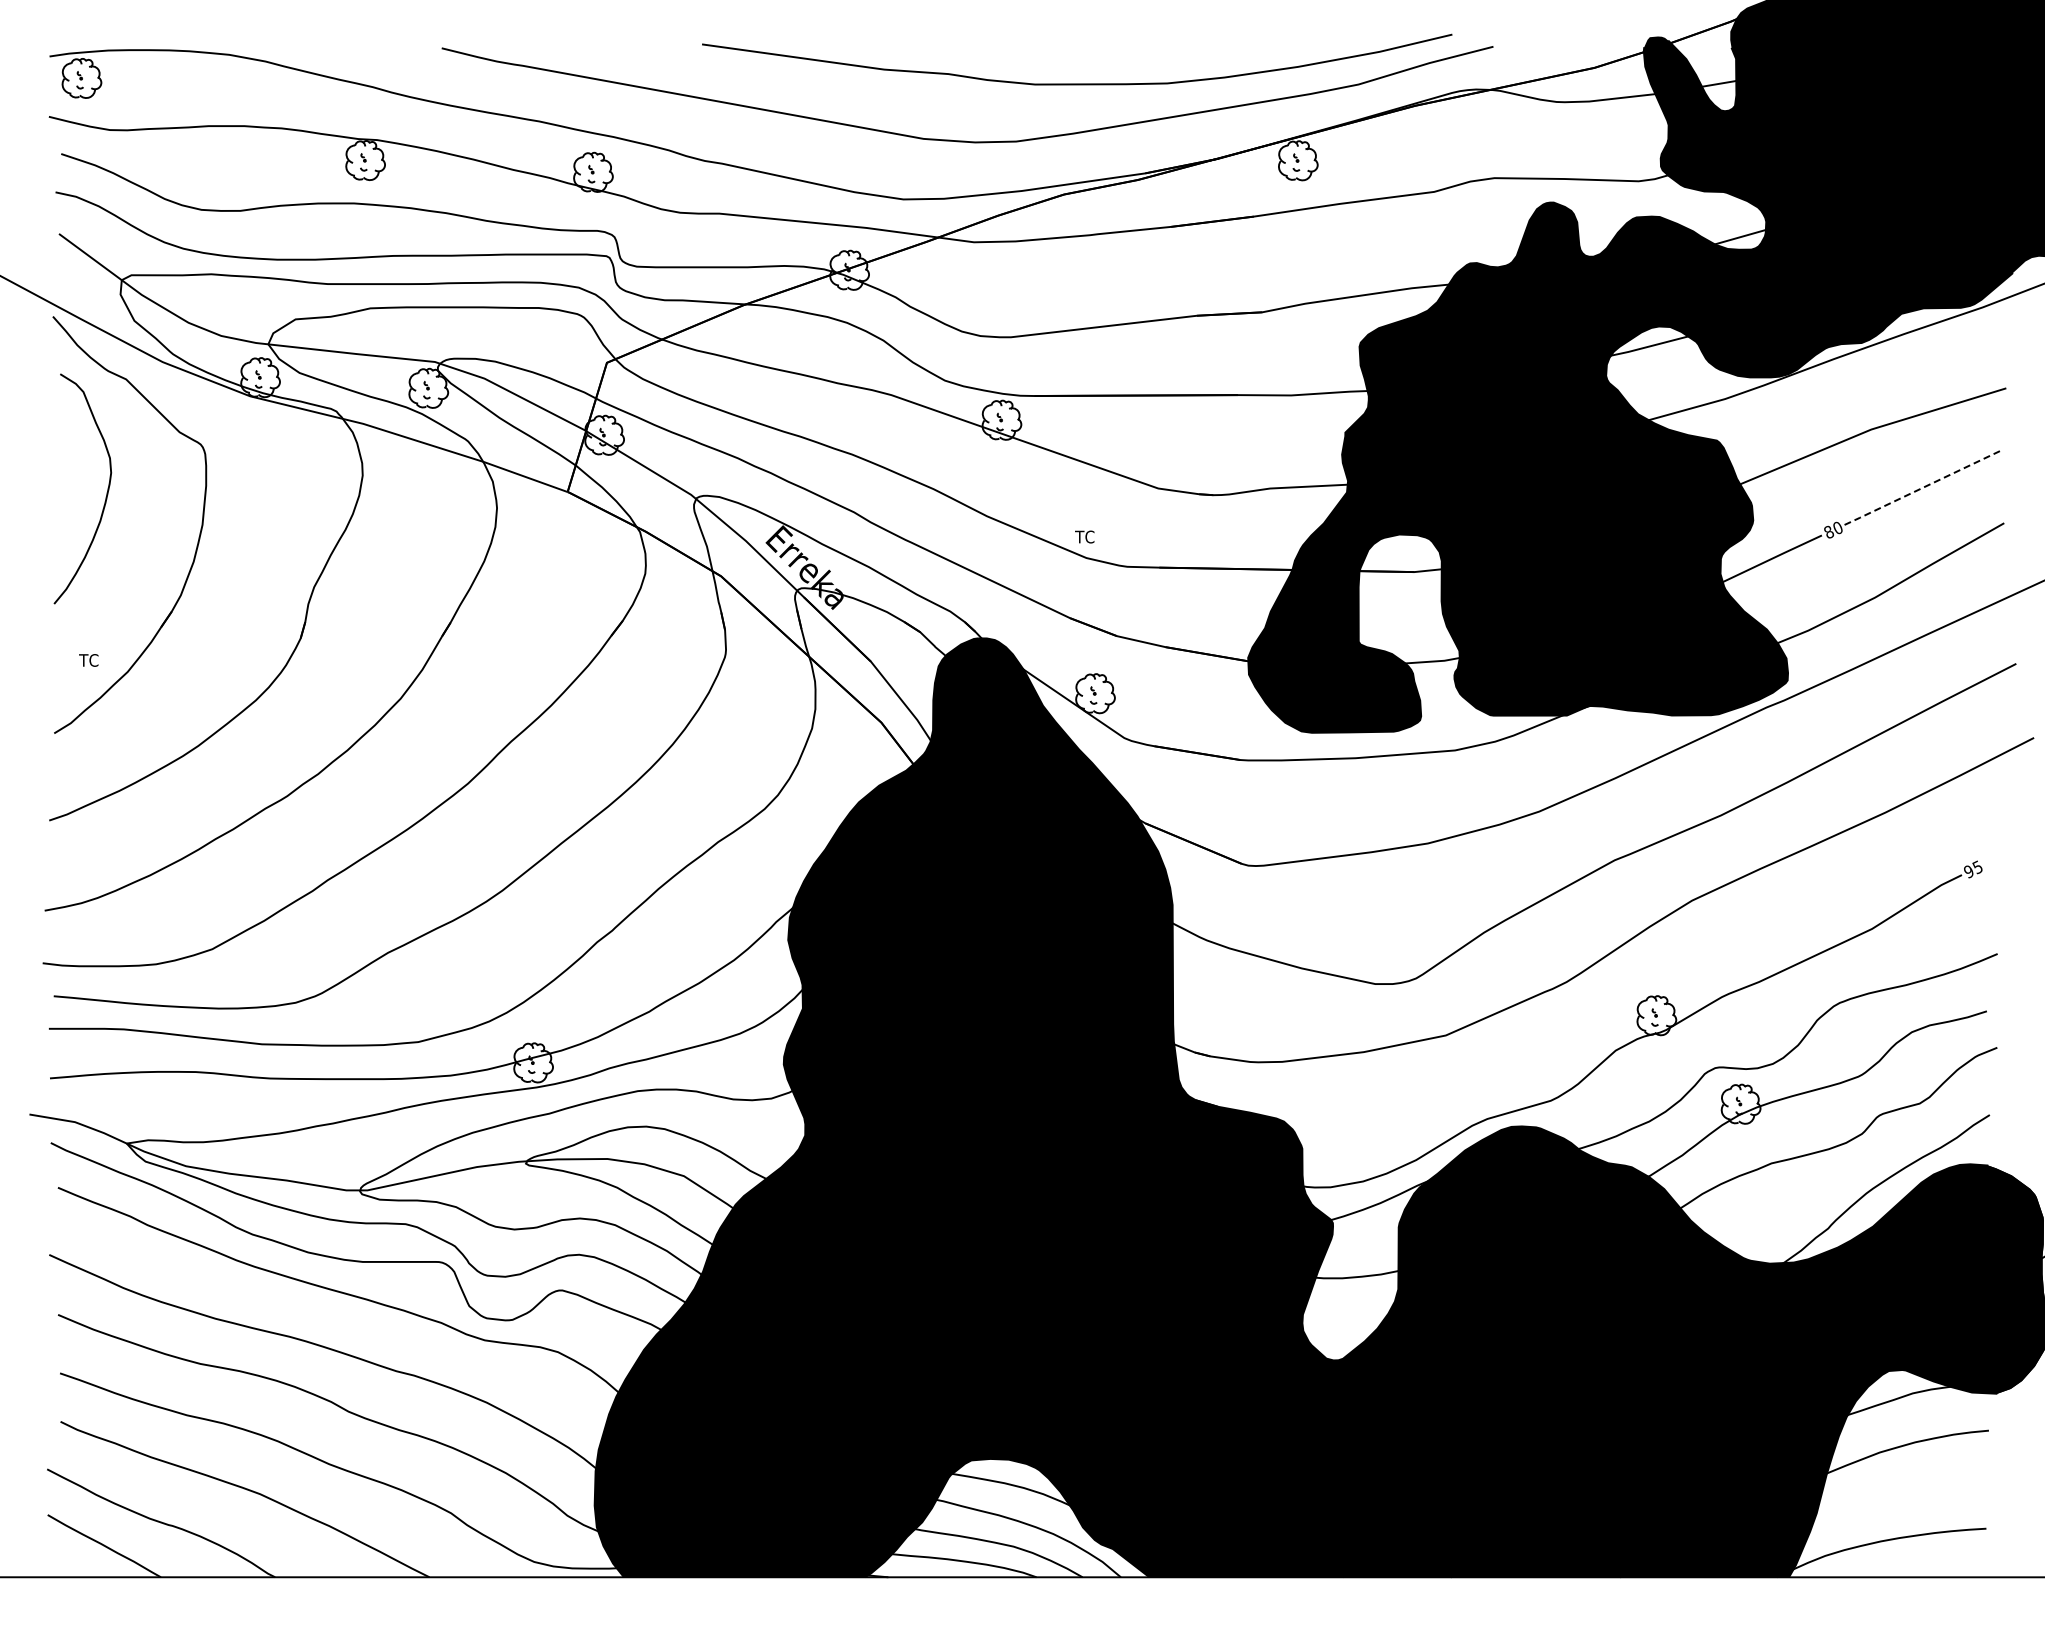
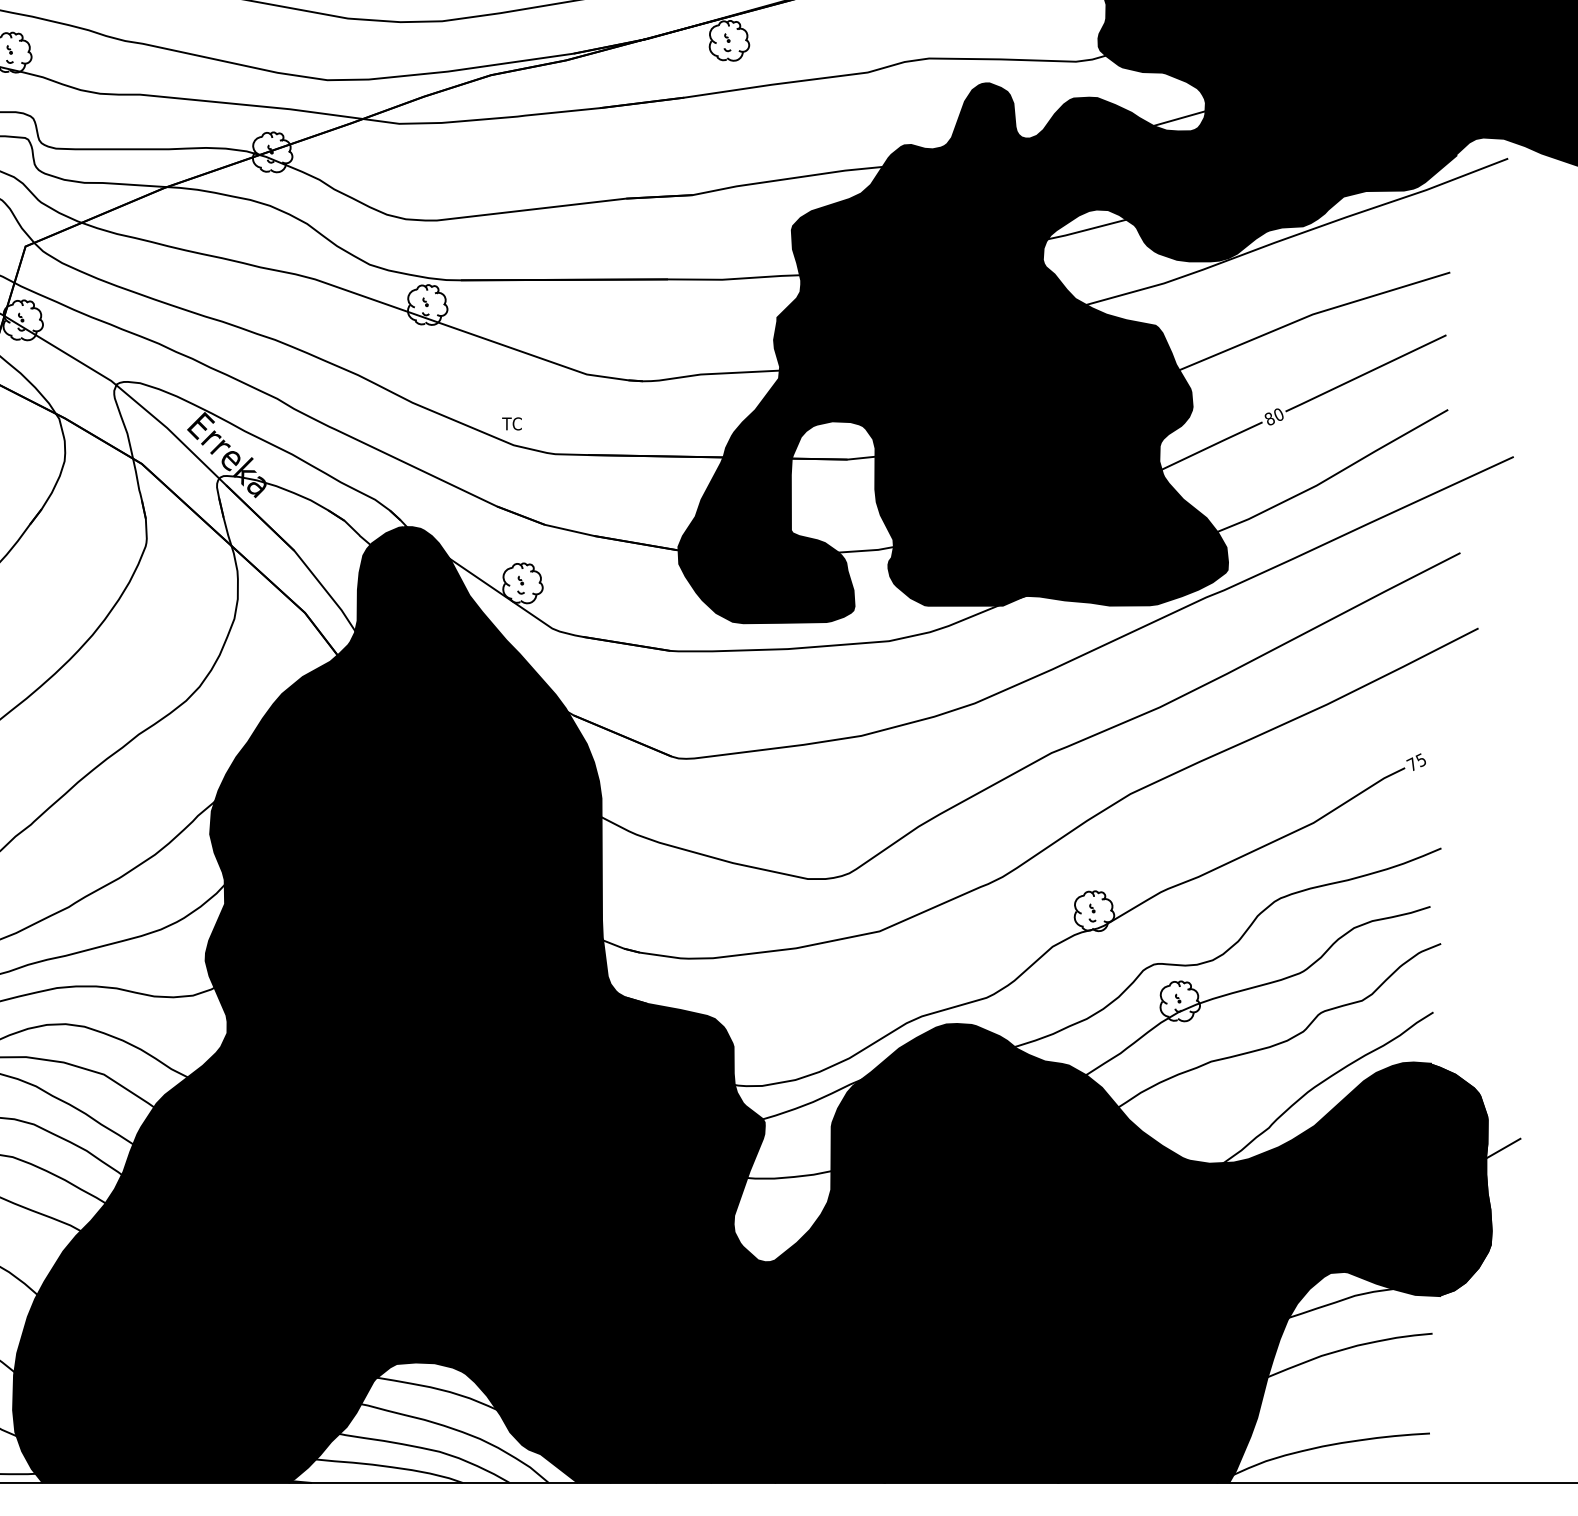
line: (1923, 487) -> (1365, 373), dashed -> solid
text: (1968, 871) -> (1411, 764), 95 -> 75

